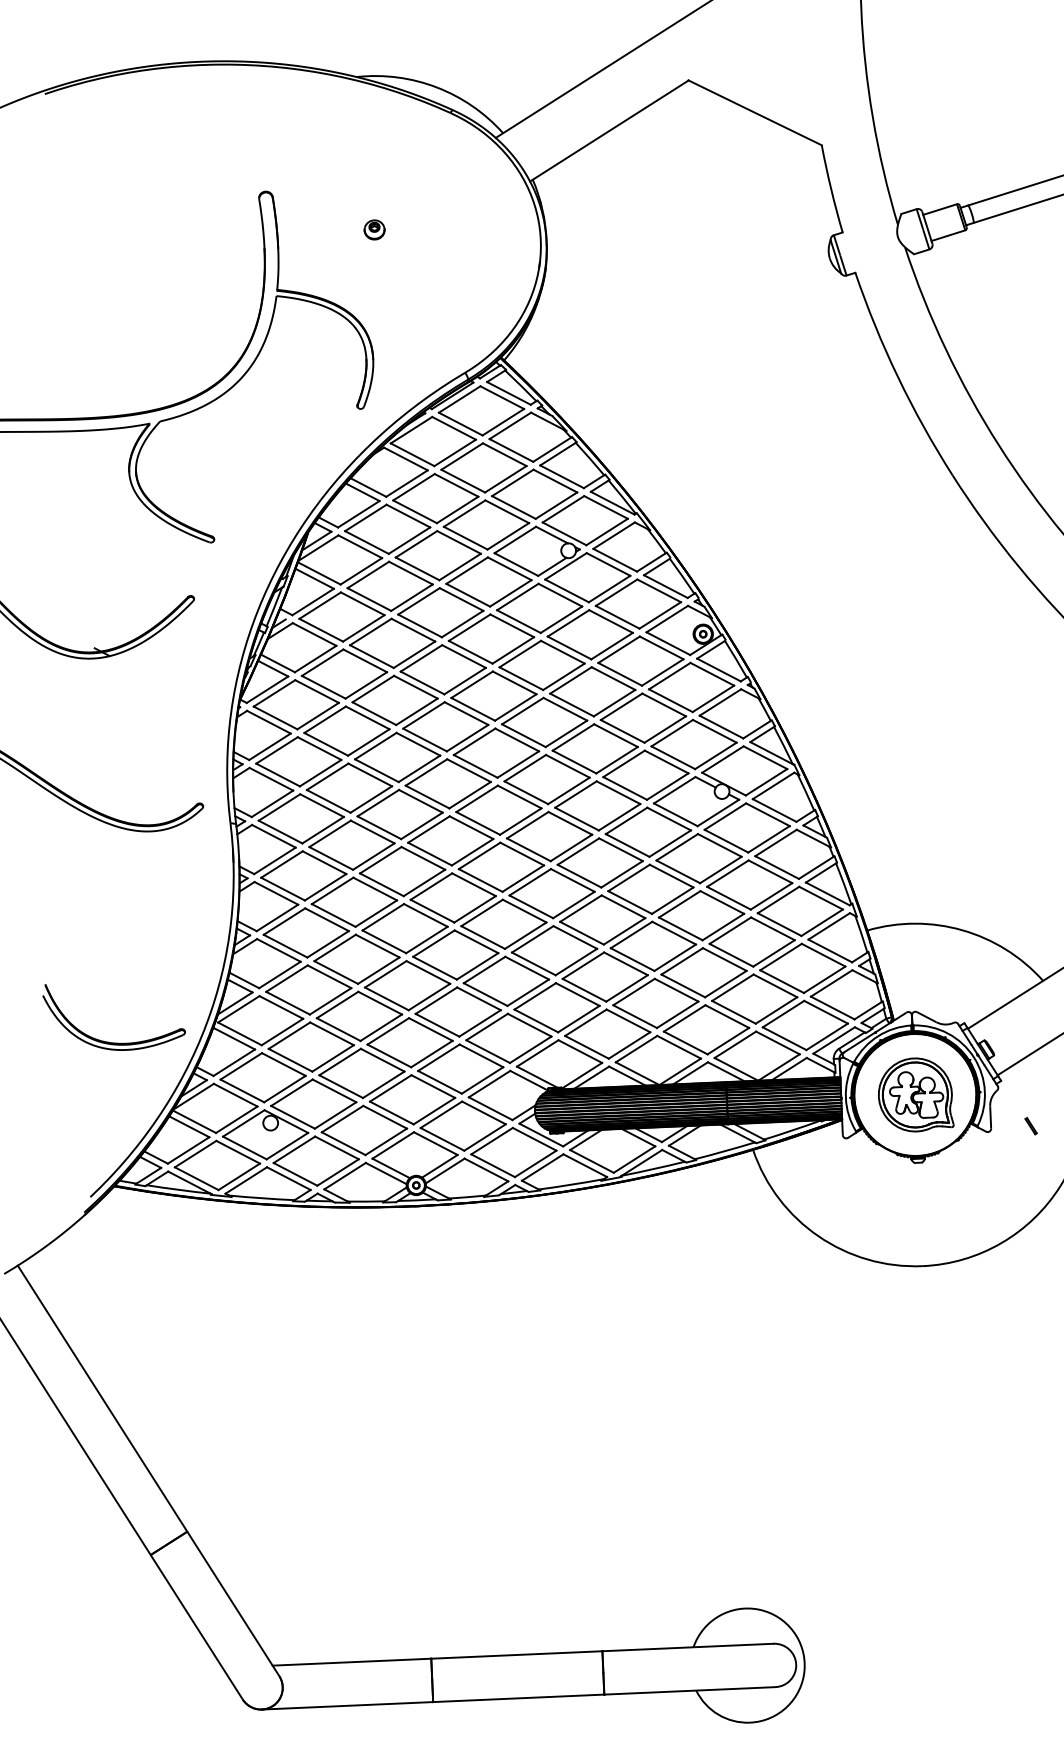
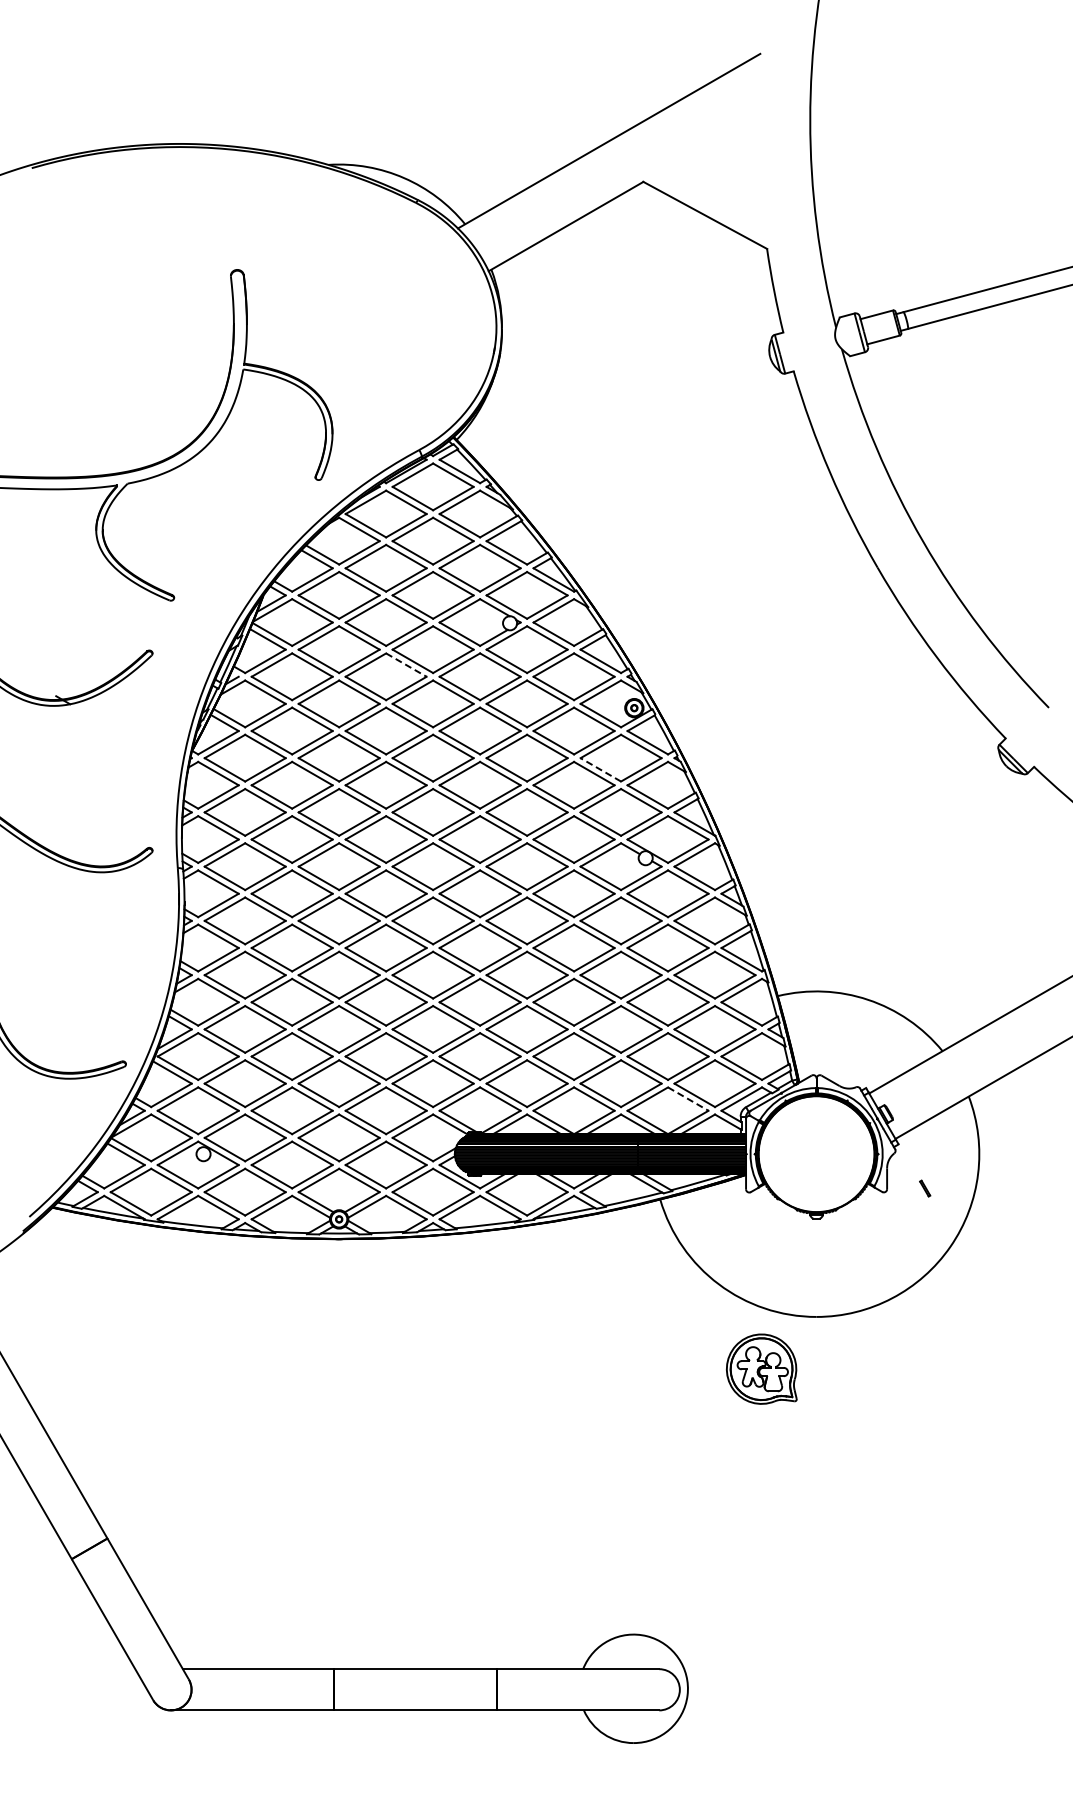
part: (373, 229) -> (338, 310), removed
line: (461, 599) -> (406, 665), solid -> dashed
line: (670, 700) -> (600, 769), solid -> dashed
line: (778, 1043) -> (688, 1099), solid -> dashed
part: (915, 1094) -> (761, 1368), moved

